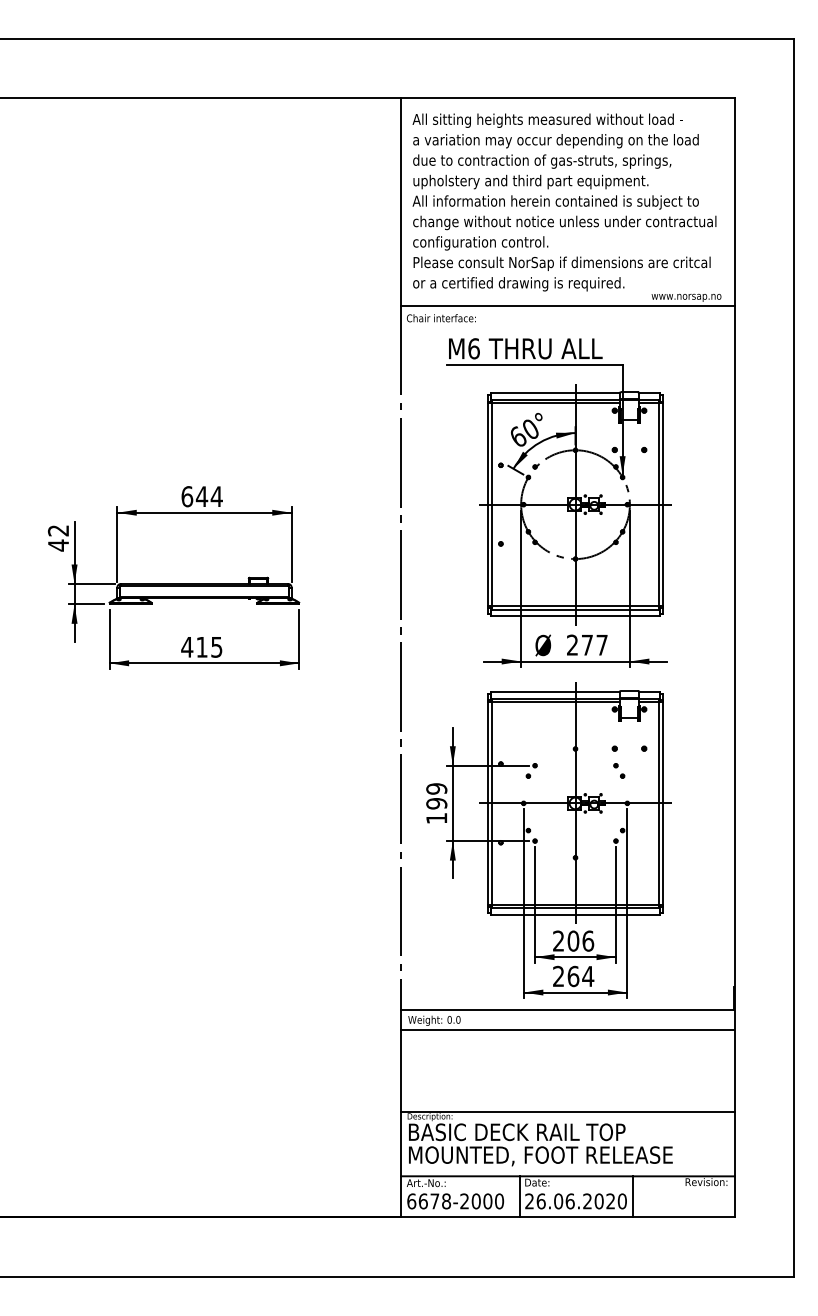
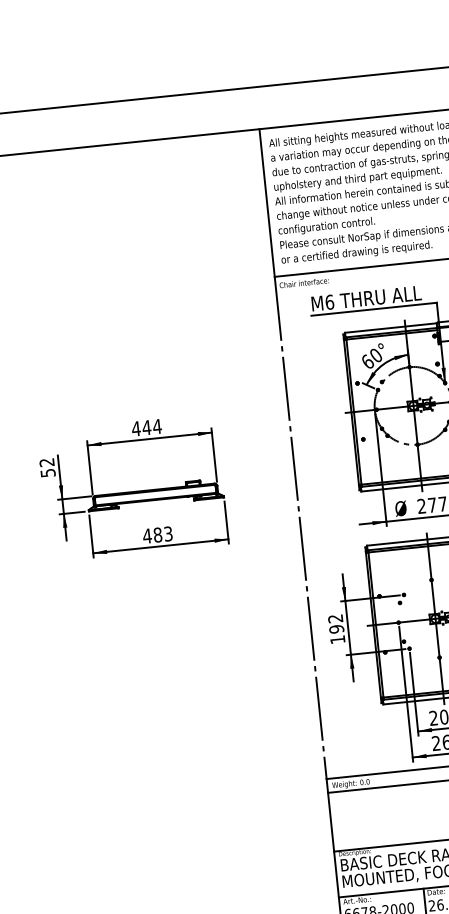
text: (187, 496) -> (136, 428), 644 -> 444
text: (58, 545) -> (48, 473), 42 -> 52
text: (209, 646) -> (163, 533), 415 -> 483
text: (436, 788) -> (335, 618), 199 -> 192

